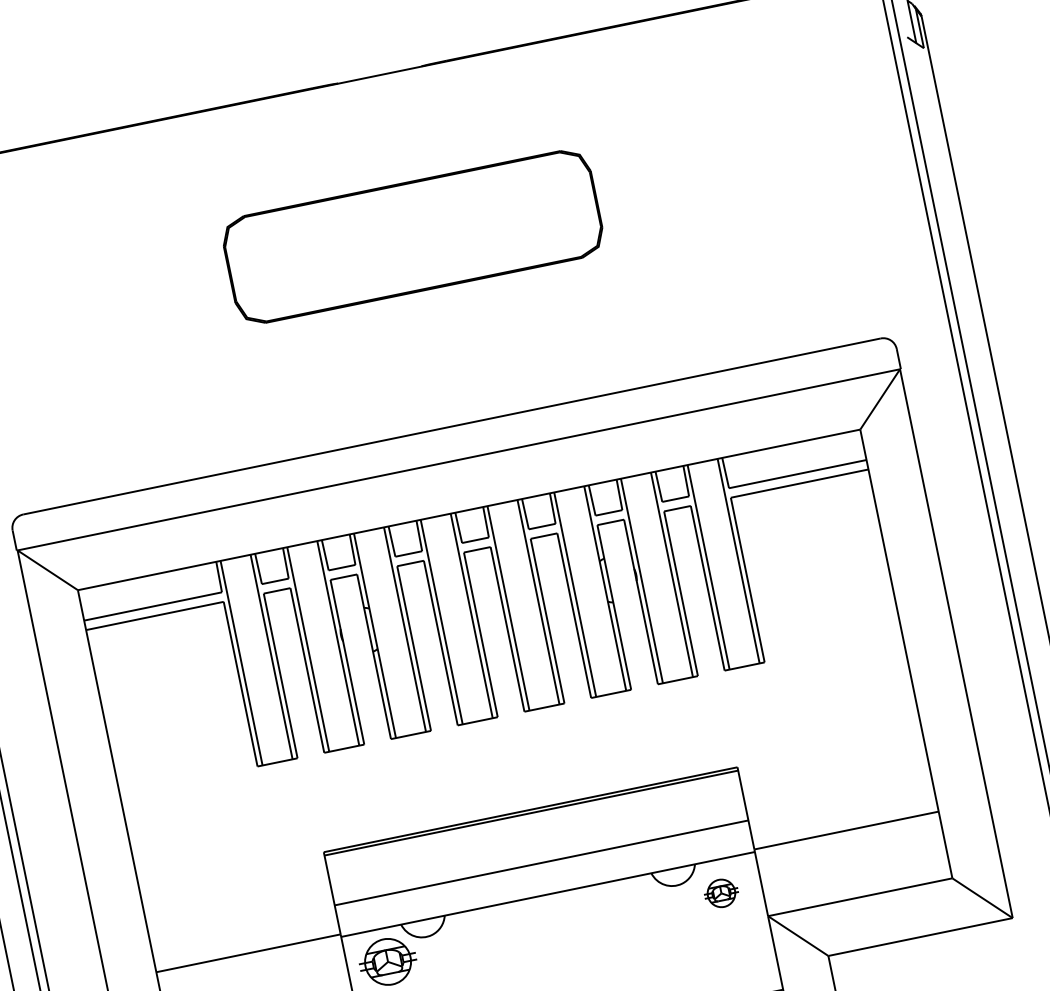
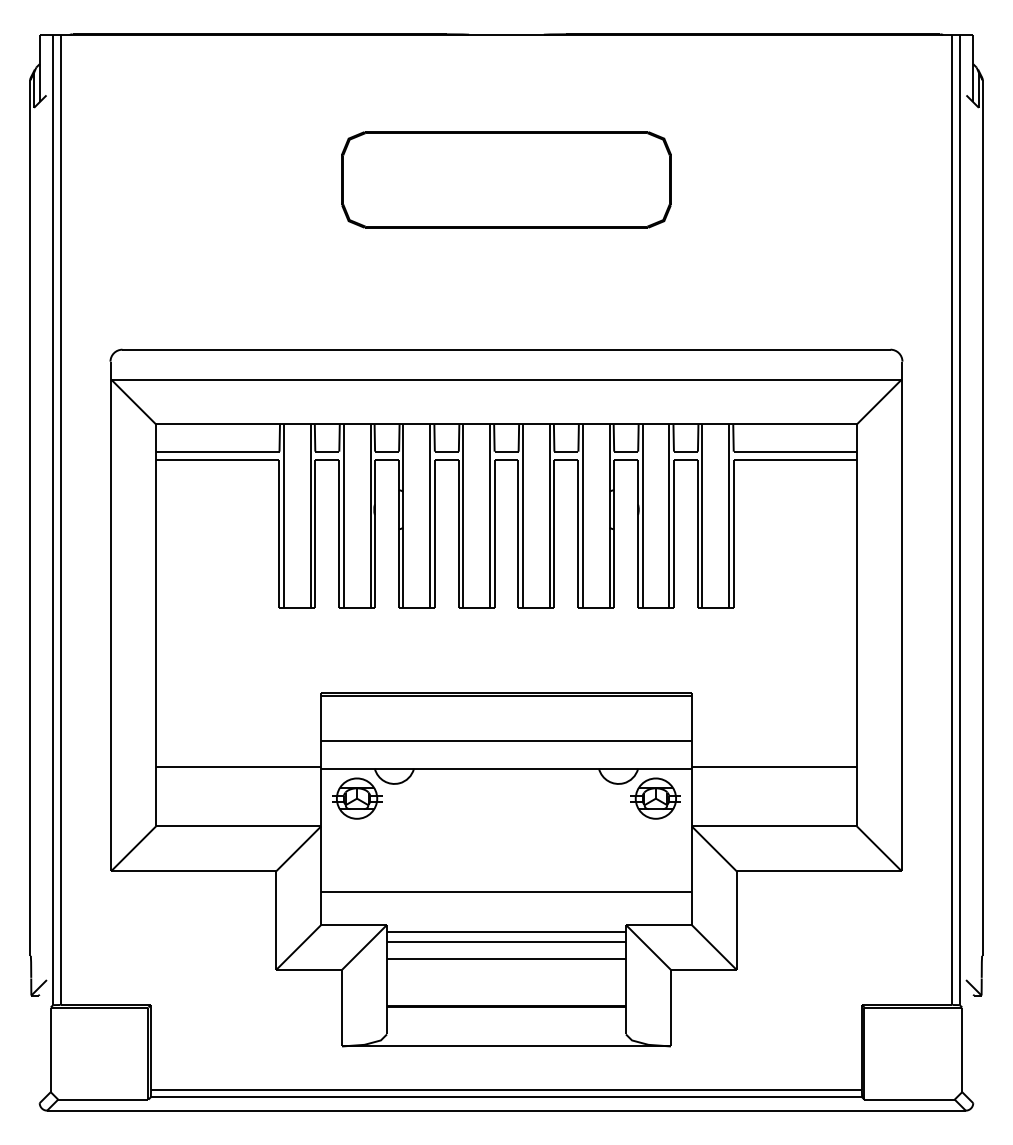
part: (721, 893) -> (655, 798), size x1.67

